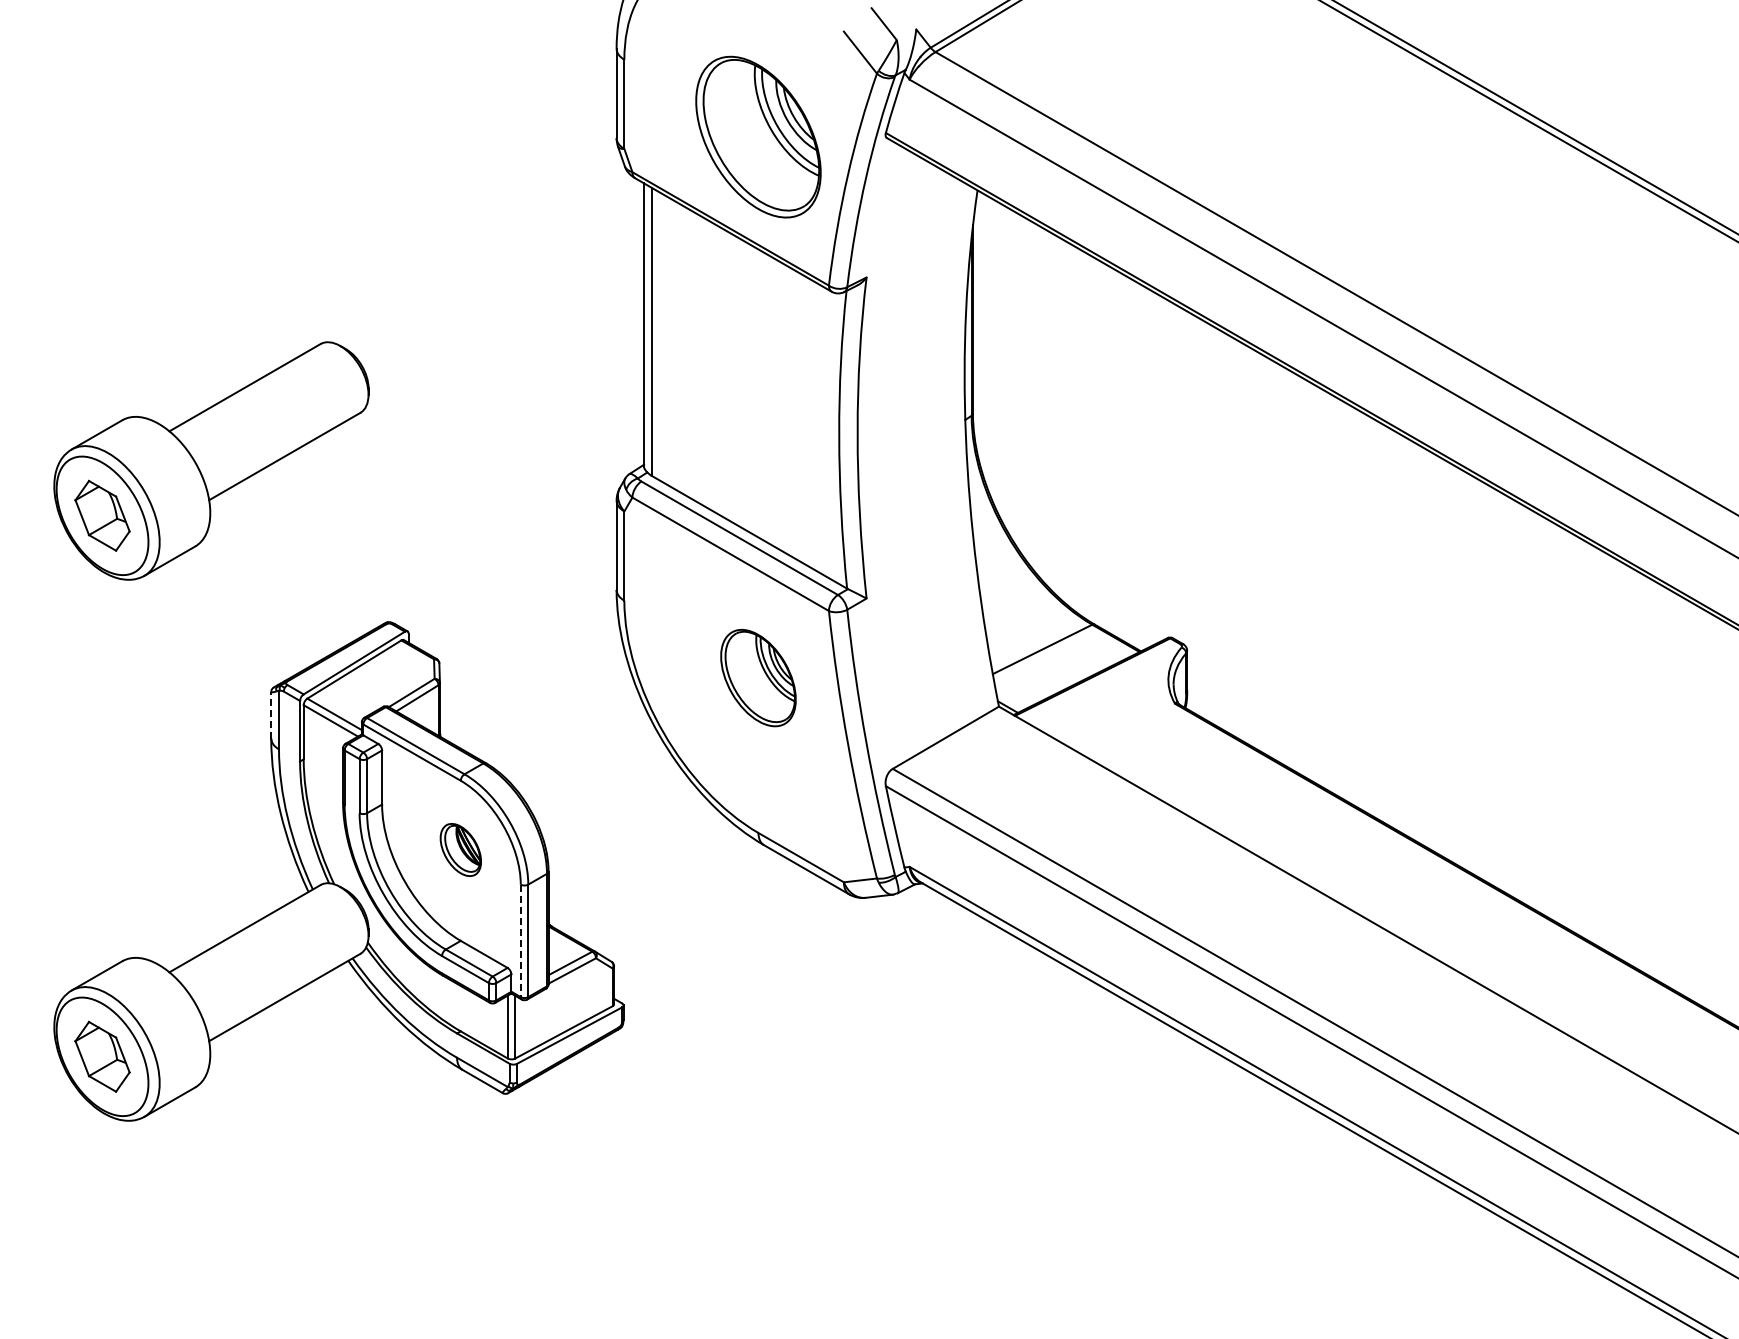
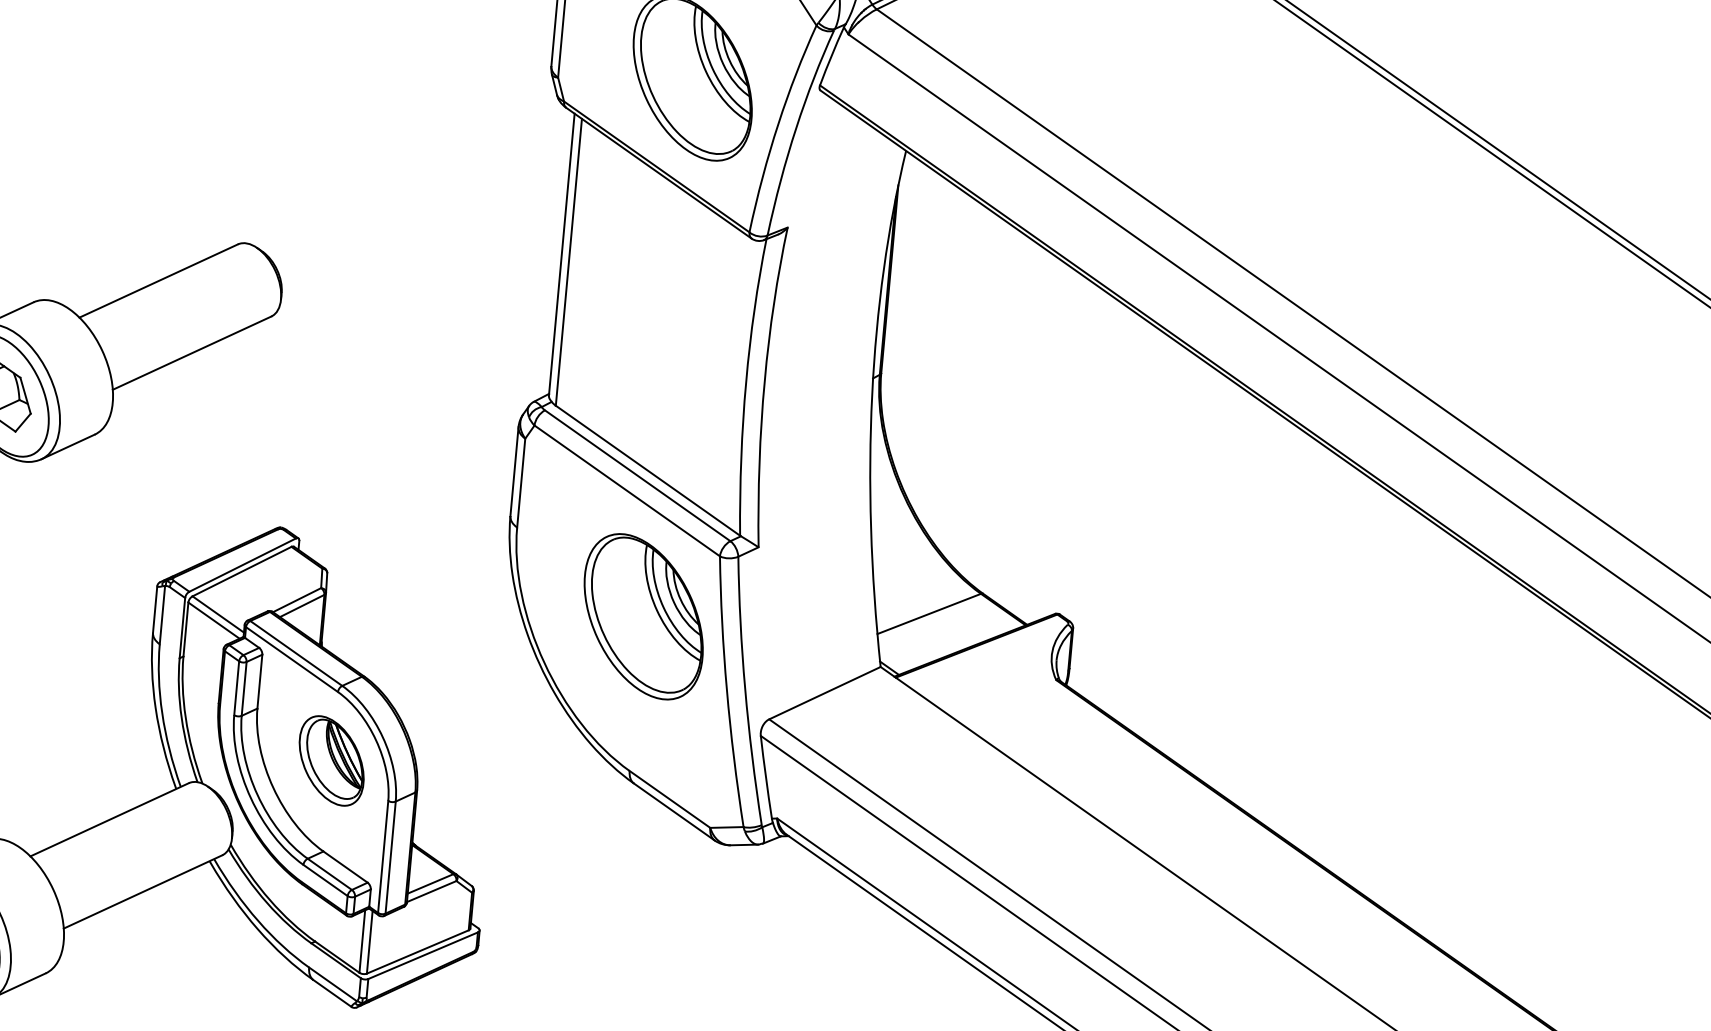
part: (758, 677) -> (643, 616), size x1.67
line: (271, 714) -> (155, 608), dashed -> solid
part: (460, 849) -> (331, 760), size x1.67
line: (520, 941) -> (382, 857), dashed -> solid

